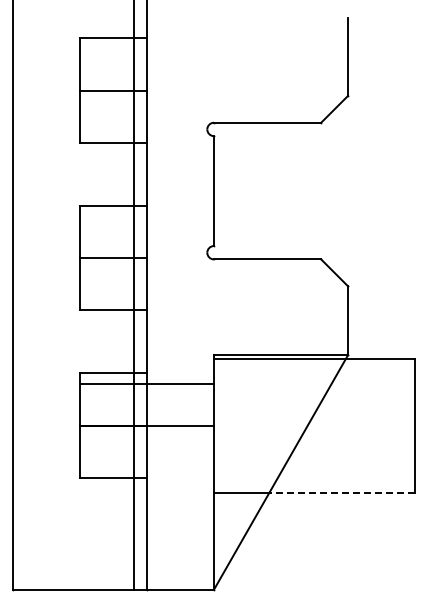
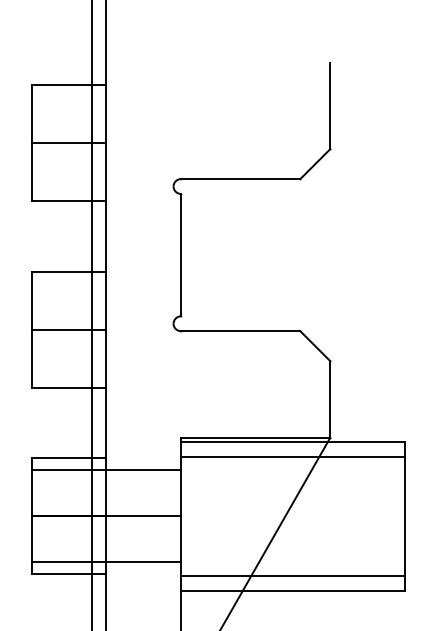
line: (314, 372) -> (292, 457), added
line: (146, 467) -> (105, 562), added
line: (314, 479) -> (292, 576), added
line: (342, 492) -> (324, 590), dashed -> solid

